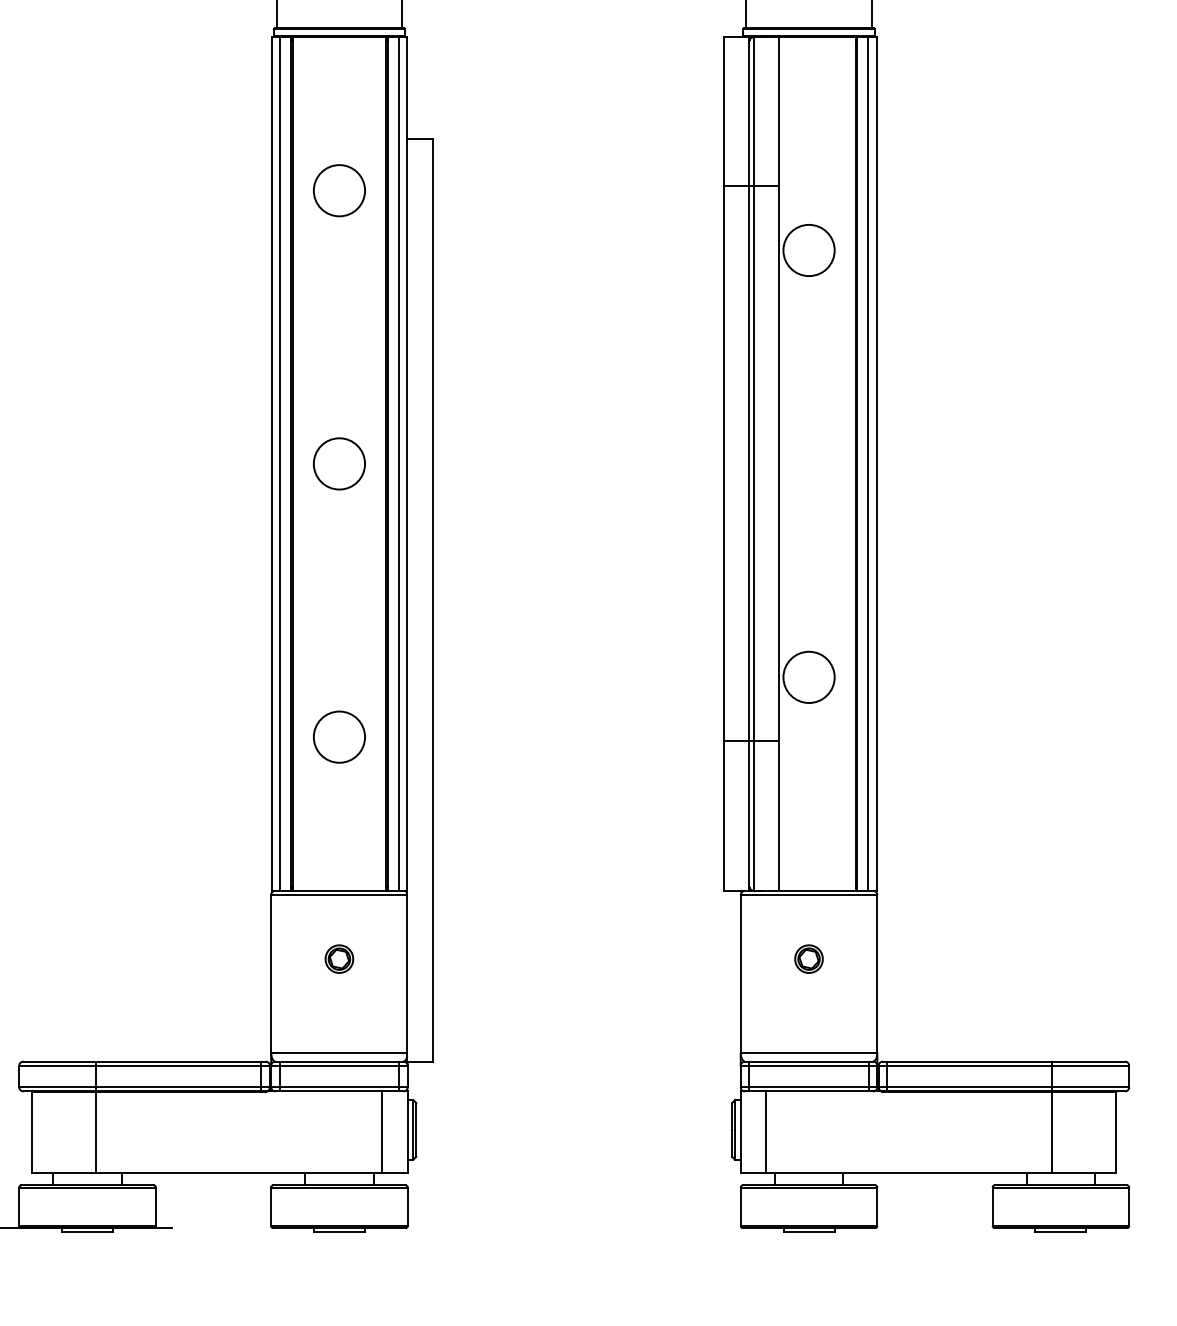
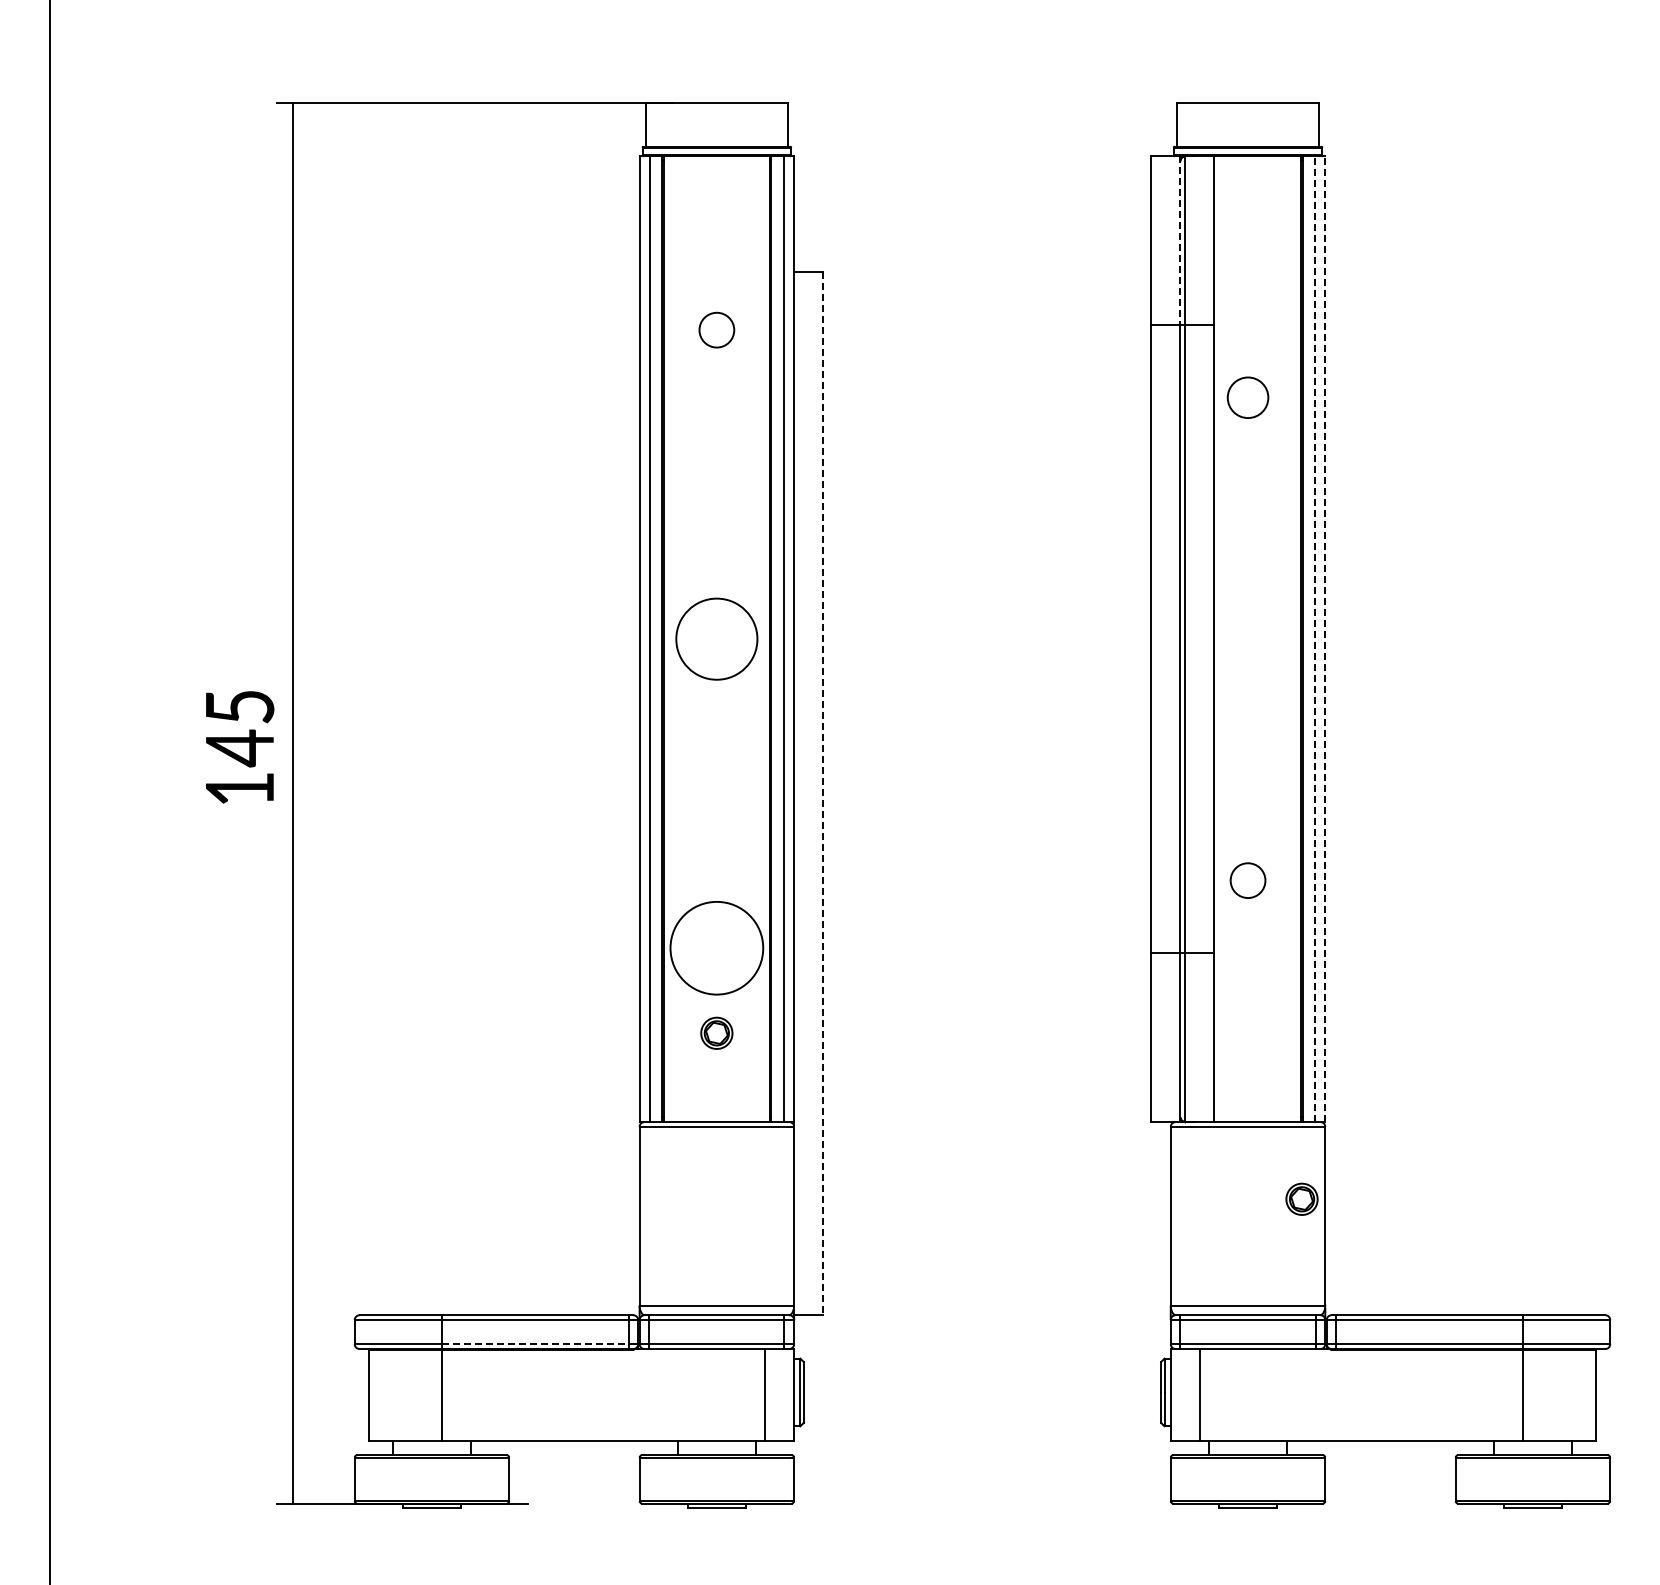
line: (749, 112) -> (1180, 241), solid -> dashed
circle: (339, 191) -> (716, 330), size x0.6
circle: (809, 250) -> (1248, 397), size x0.7
circle: (339, 464) -> (716, 639), size x1.4
line: (868, 464) -> (1315, 639), solid -> dashed
line: (876, 464) -> (1324, 639), solid -> dashed
line: (432, 601) -> (822, 794), solid -> dashed
circle: (809, 677) -> (1248, 880), size x0.6
circle: (339, 737) -> (716, 948), size x1.6
part: (339, 958) -> (716, 1032), moved
part: (808, 958) -> (1301, 1198), moved
line: (179, 1087) -> (535, 1344), solid -> dashed

